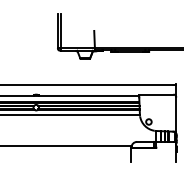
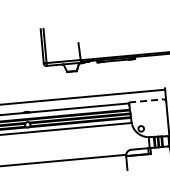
line: (156, 94) -> (146, 100), solid -> dashed

